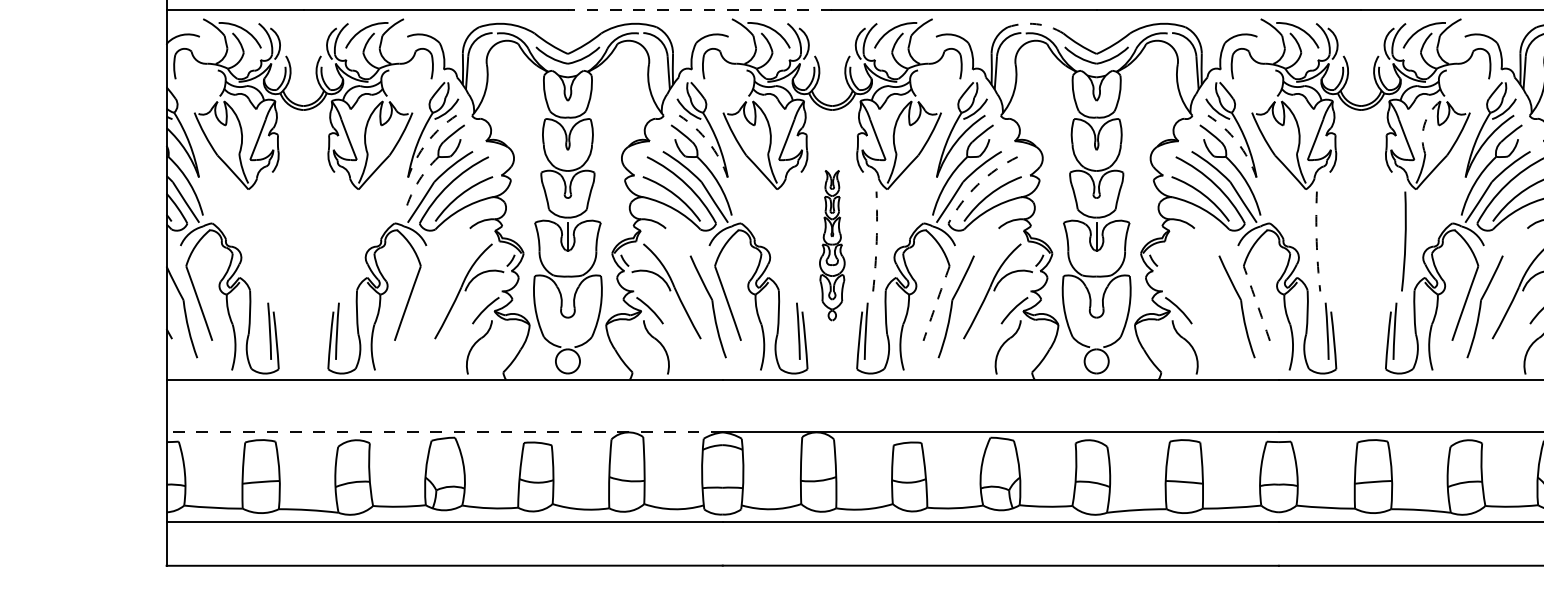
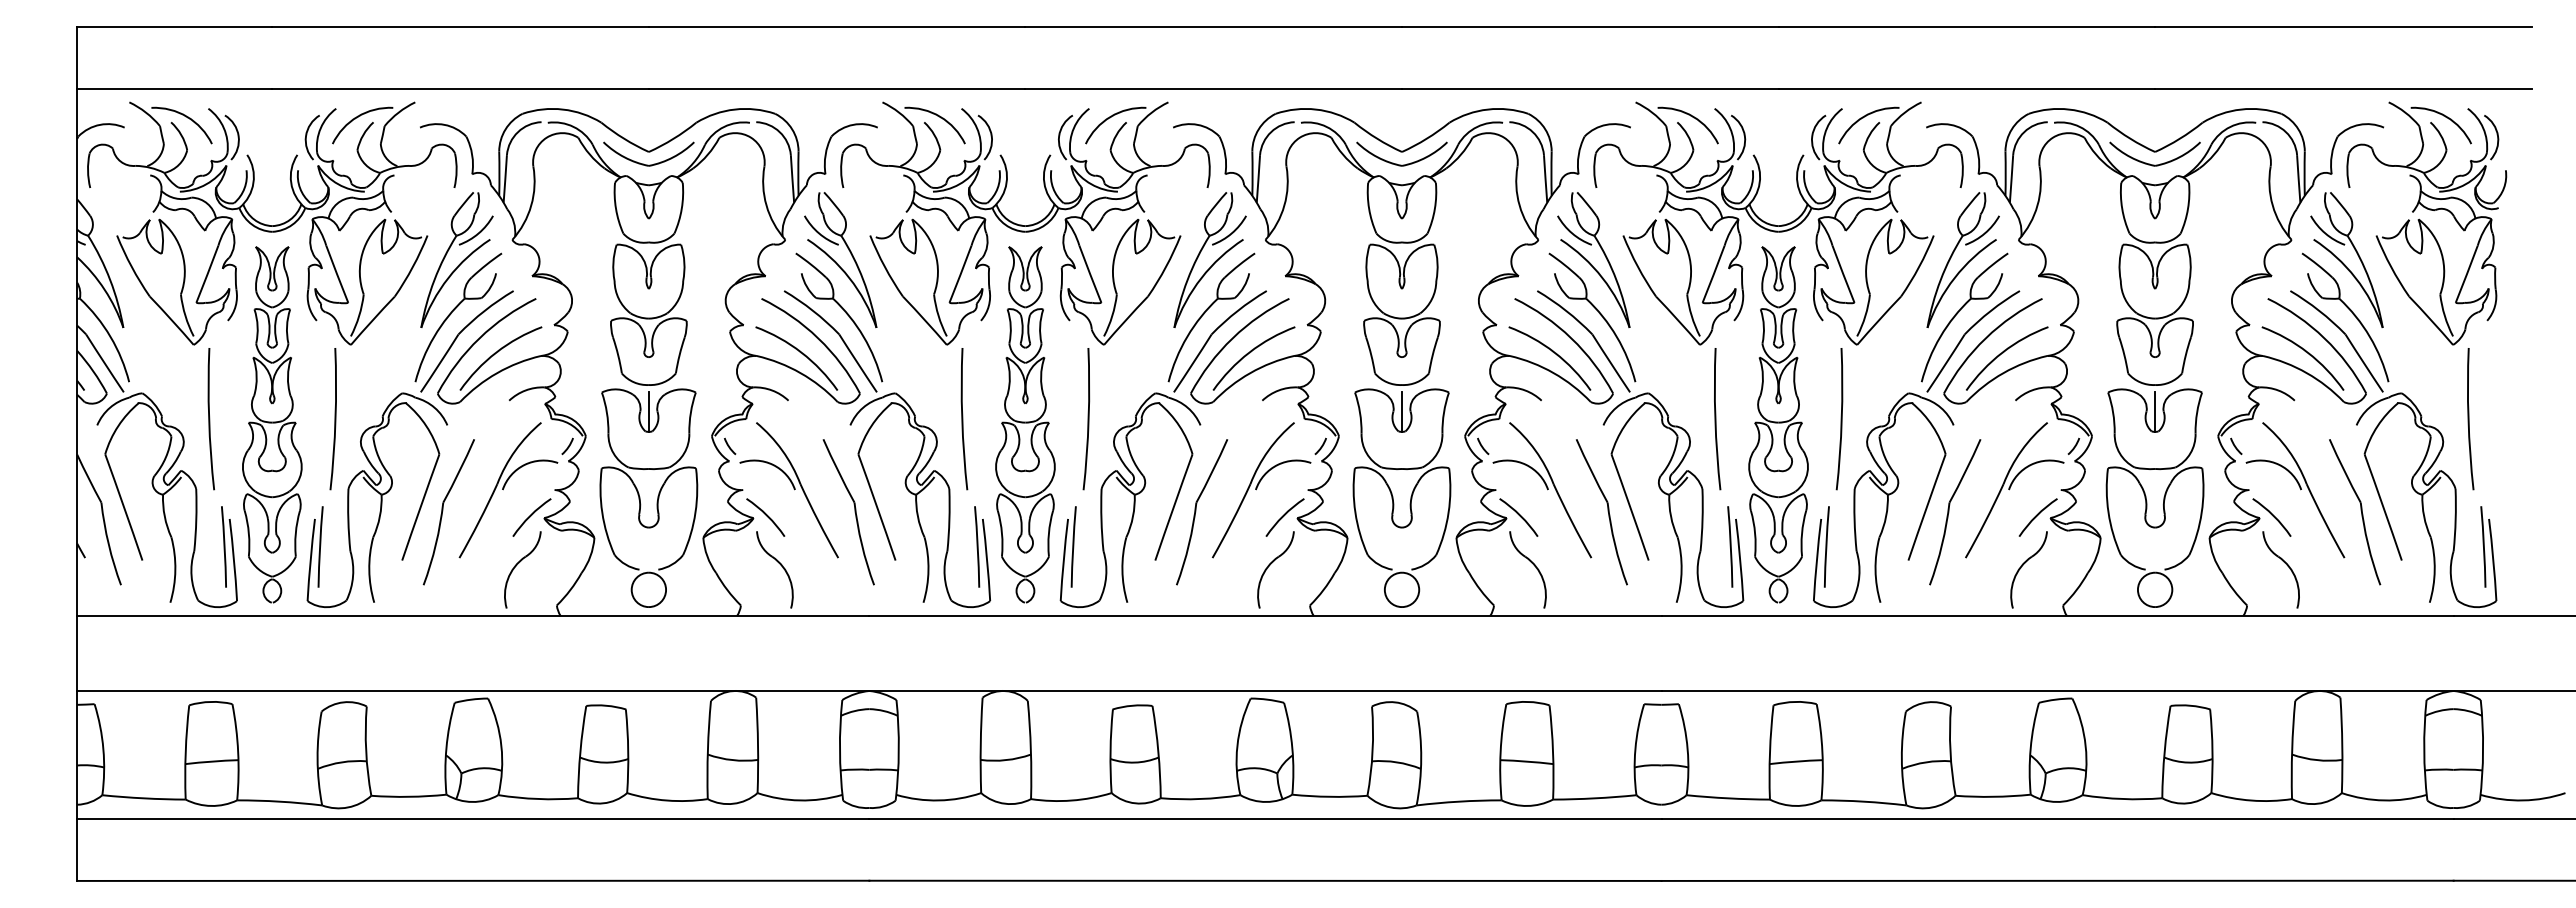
line: (699, 10) -> (836, 89), dashed -> solid
arc: (1036, 24) -> (1316, 109), dashed -> solid
arc: (1424, 125) -> (1868, 253), dashed -> solid
arc: (427, 142) -> (448, 277), dashed -> solid
arc: (708, 142) -> (849, 277), dashed -> solid
arc: (1237, 142) -> (1602, 277), dashed -> solid
arc: (417, 183) -> (434, 336), dashed -> solid
arc: (977, 184) -> (1232, 338), dashed -> solid
arc: (260, 241) -> (210, 419), added
arc: (347, 241) -> (334, 419), added
arc: (788, 241) -> (963, 419), added
arc: (876, 241) -> (1088, 419), dashed -> solid
arc: (1316, 241) -> (1715, 419), dashed -> solid
part: (303, 245) -> (272, 424), added
part: (832, 245) -> (1025, 424), size x1.67
part: (1361, 245) -> (1778, 424), added
part: (1195, 291) -> (1542, 490), added
arc: (936, 303) -> (1173, 507), dashed -> solid
arc: (1257, 303) -> (1630, 507), dashed -> solid
part: (427, 307) -> (448, 512), added
line: (444, 432) -> (472, 690), dashed -> solid

